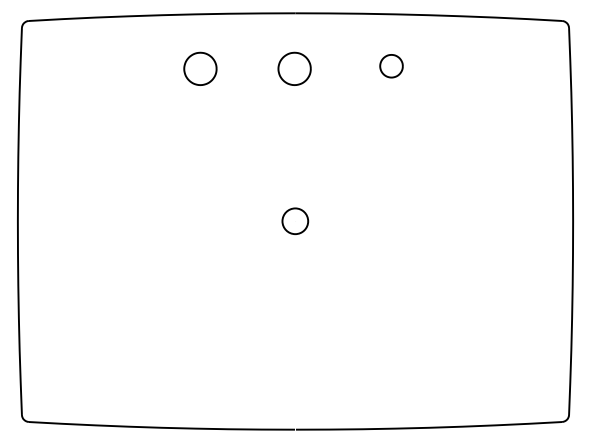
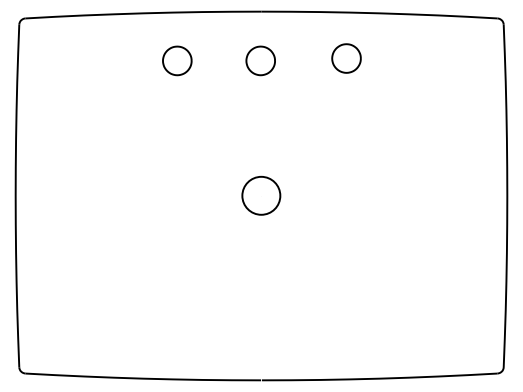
part: (391, 66) -> (346, 58), size x1.43
circle: (295, 220) -> (261, 195), size x1.67

